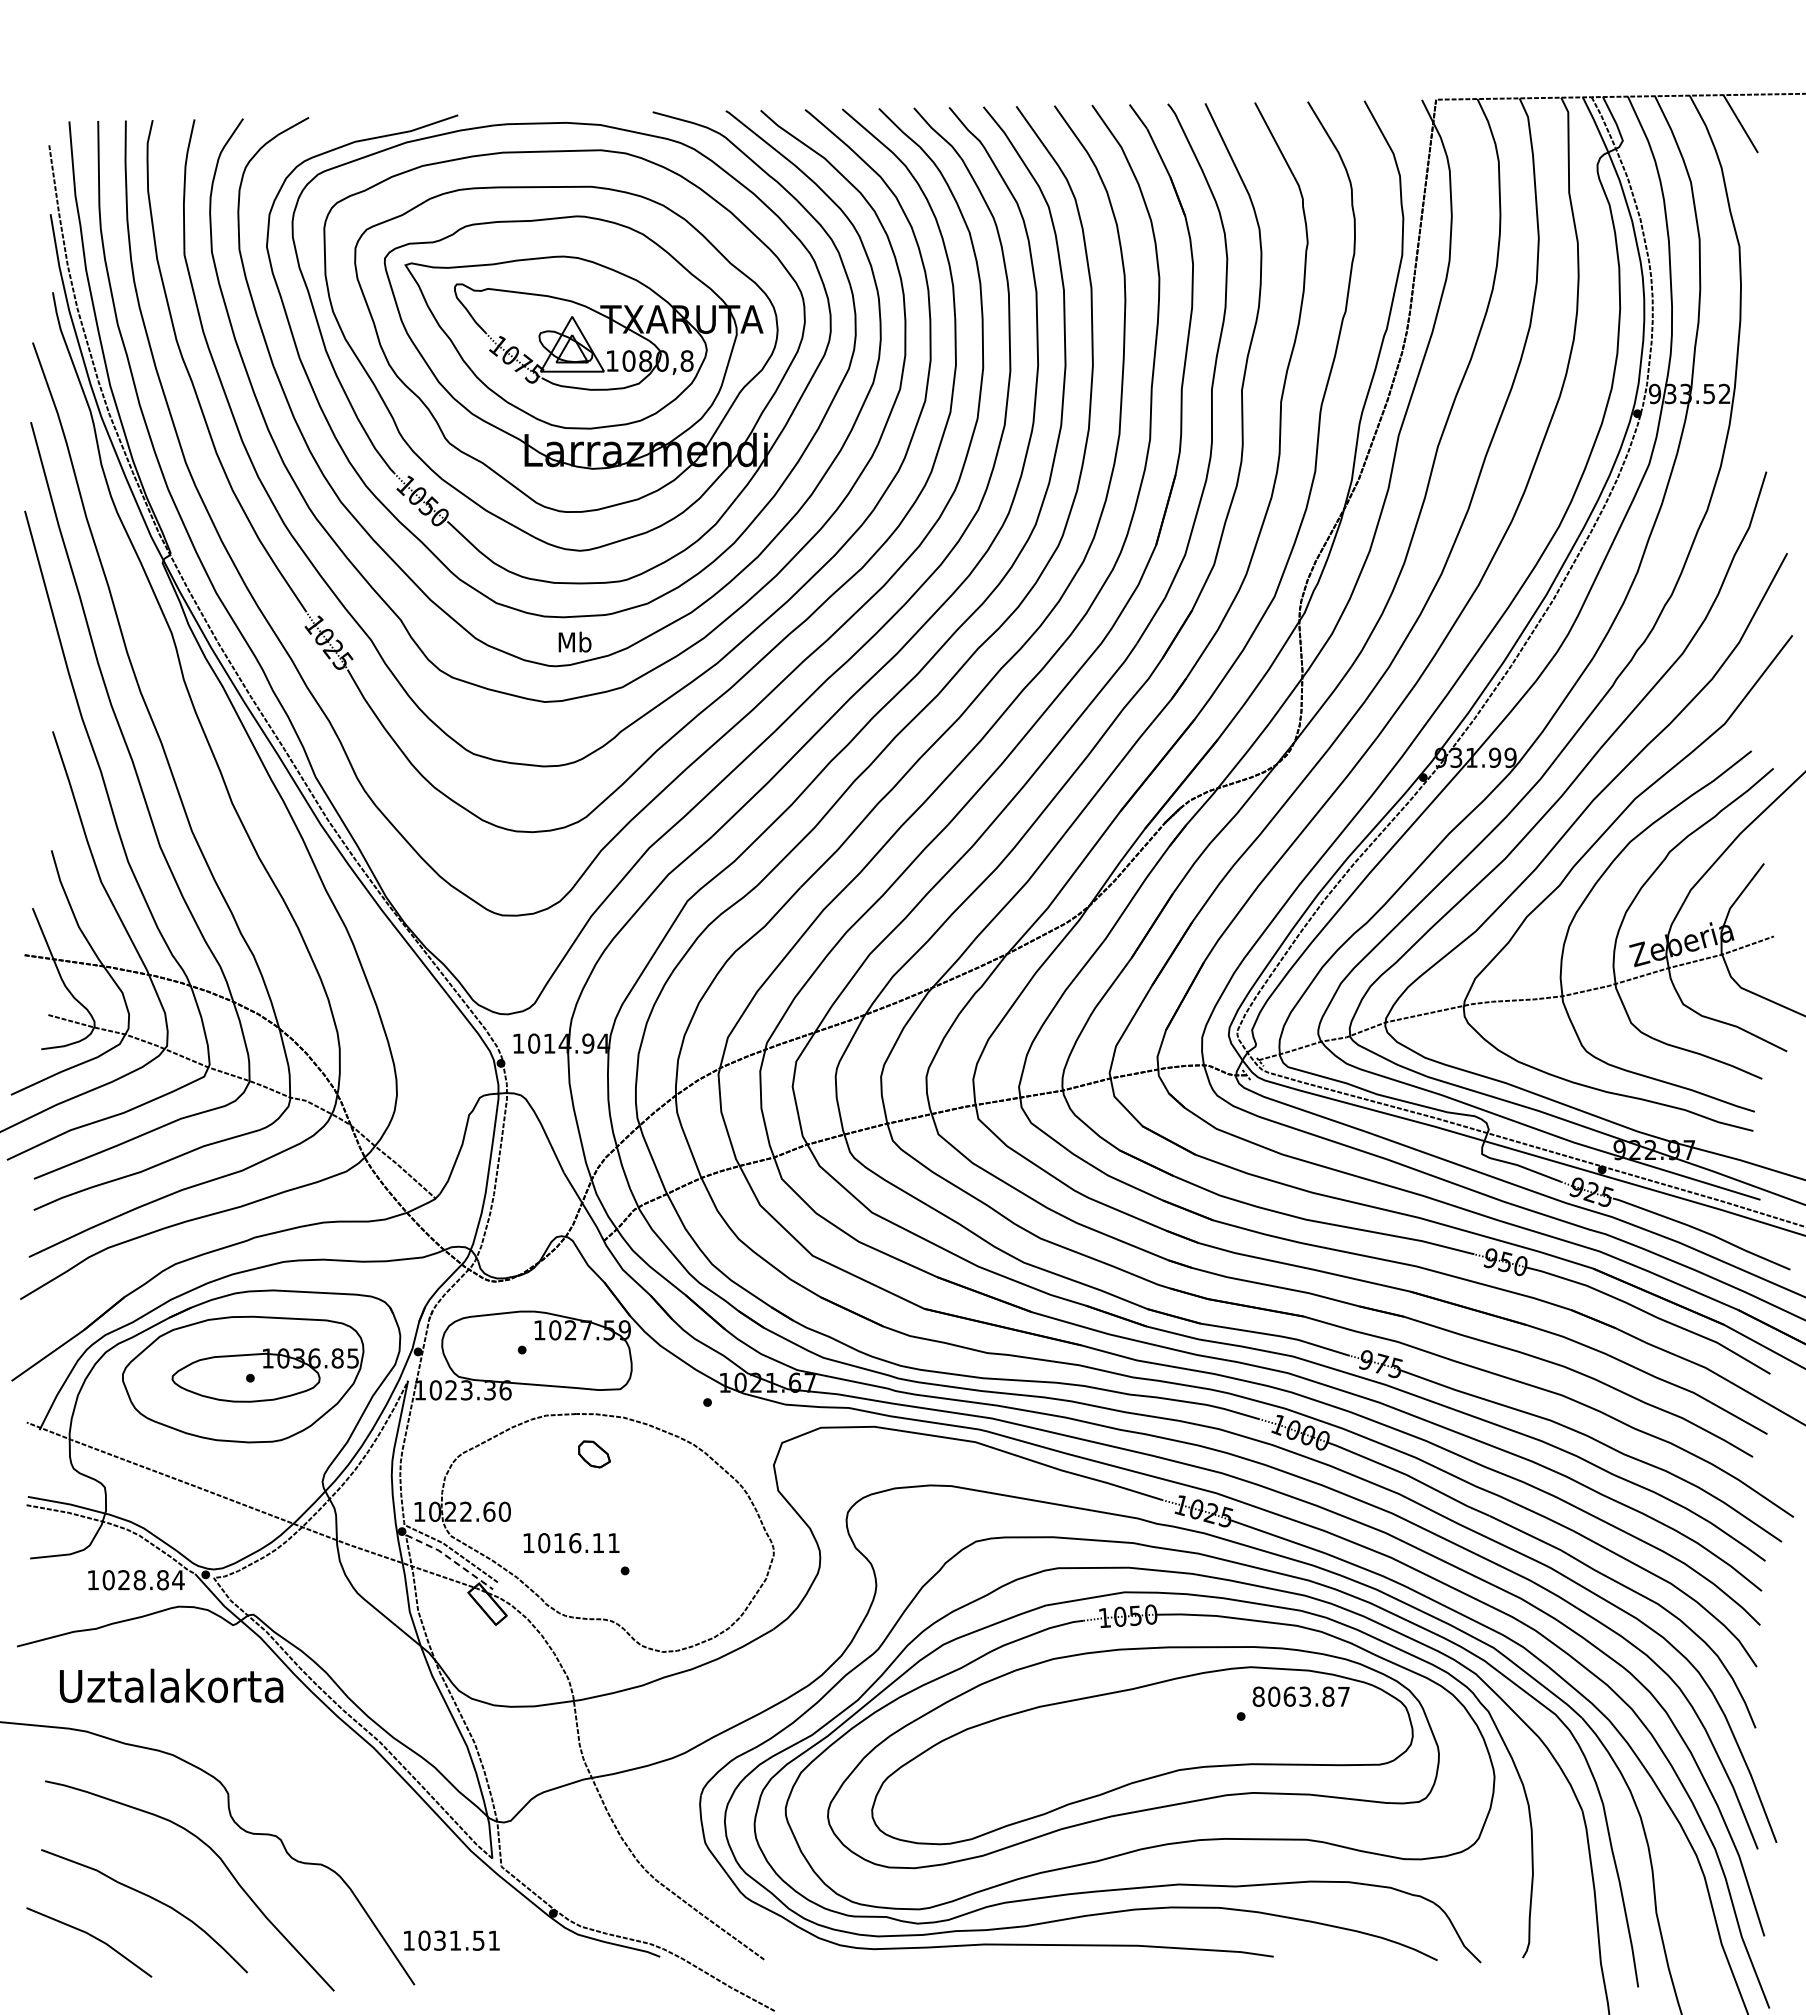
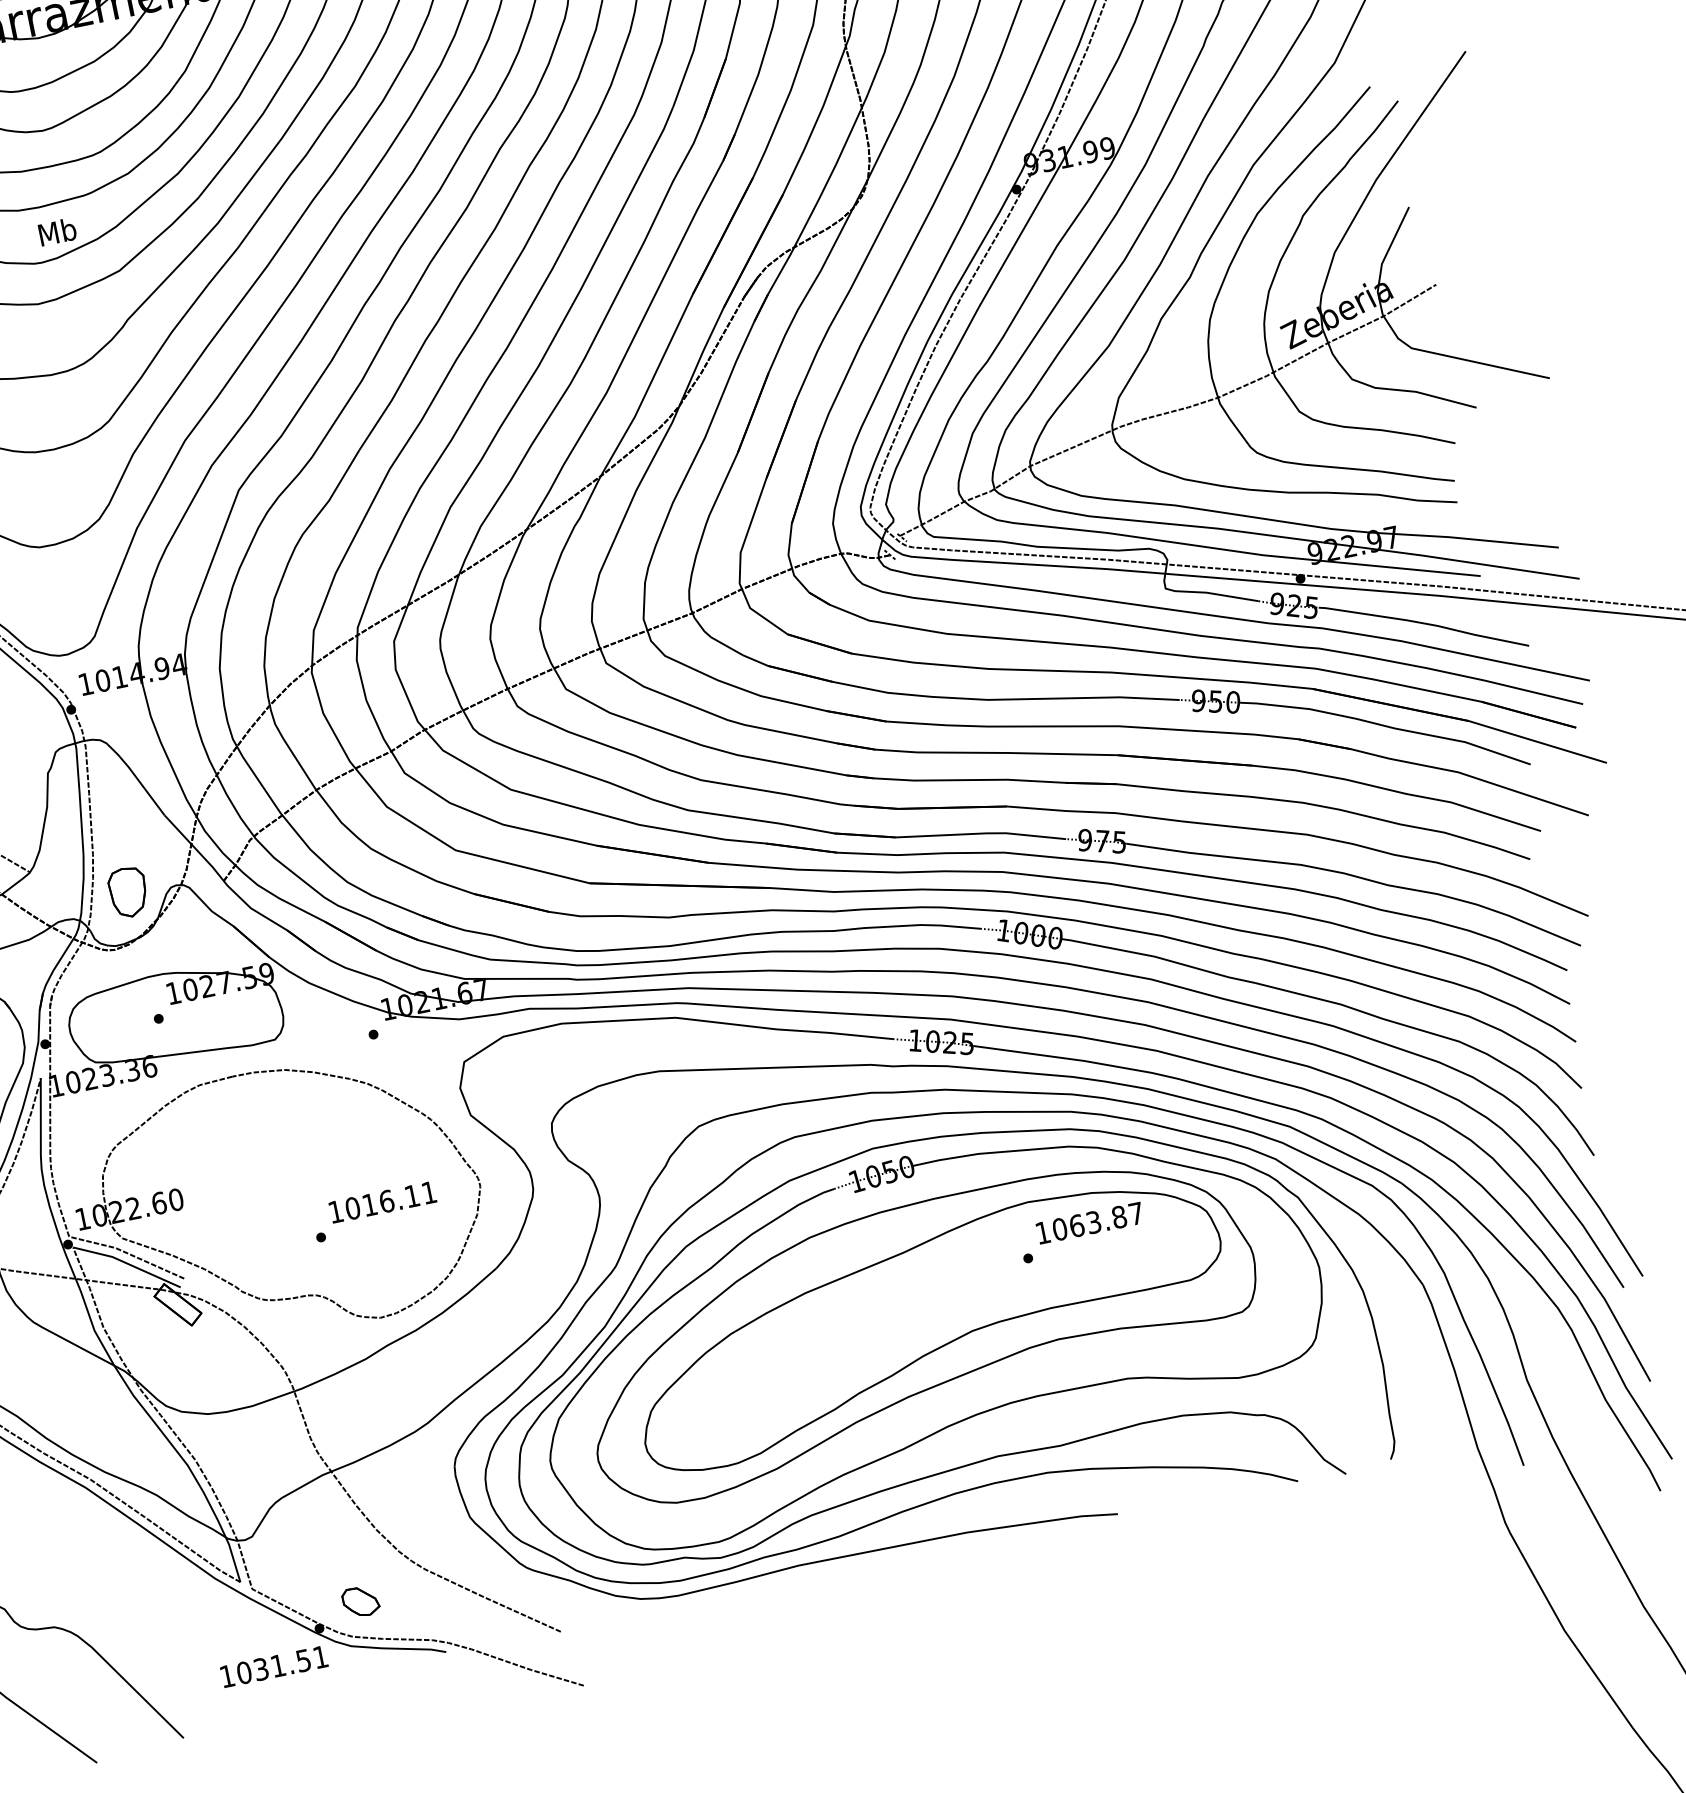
part: (518, 1233) -> (128, 892), added
part: (594, 1454) -> (360, 1601), moved
text: (571, 1543) -> (382, 1202), moved
line: (450, 1559) -> (127, 1264), dashed -> solid
text: (1258, 1696) -> (1042, 1232), 8063.87 -> 1063.87
text: (451, 1940) -> (273, 1666), moved

